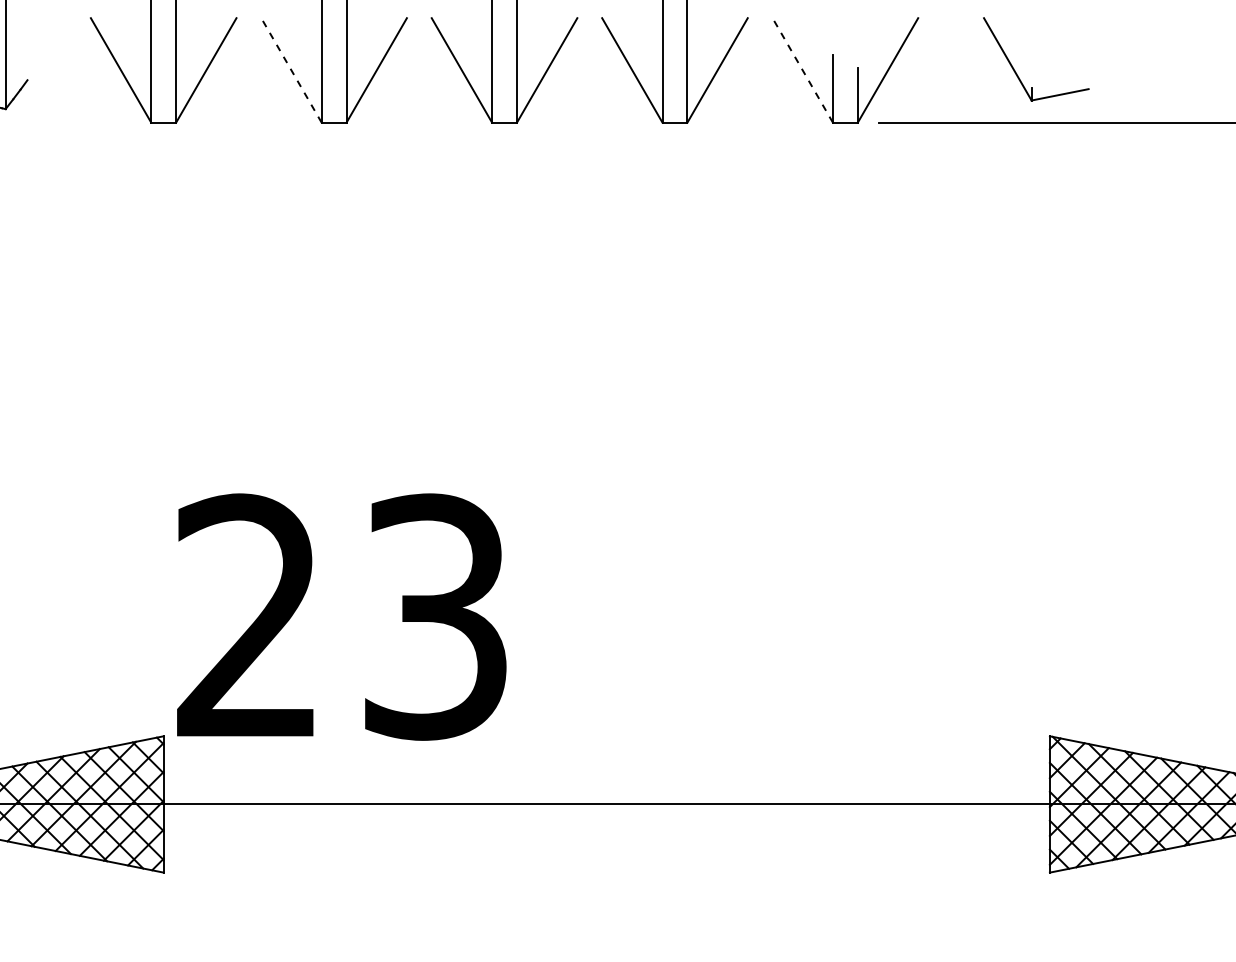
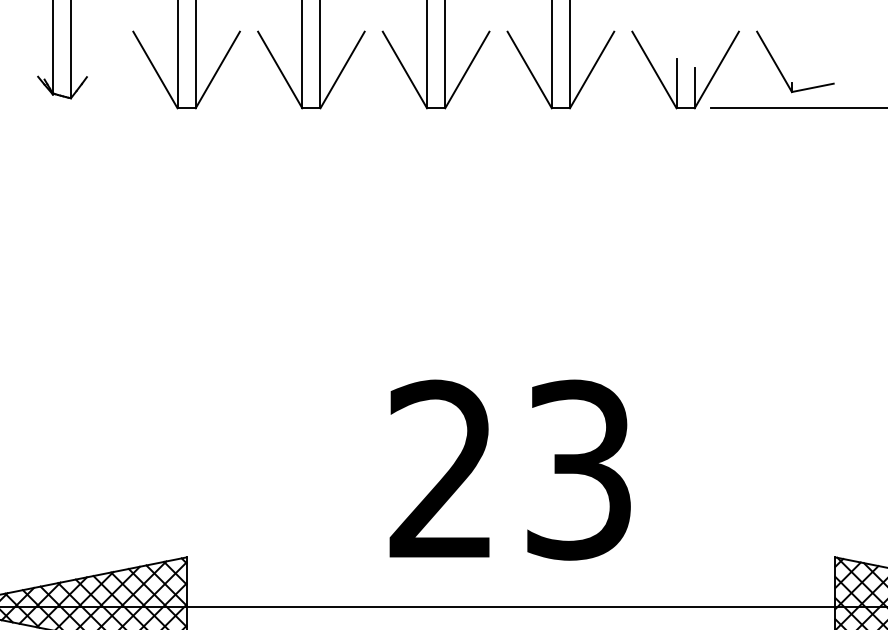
line: (291, 70) -> (280, 70), dashed -> solid
line: (802, 70) -> (654, 70), dashed -> solid
part: (1017, 73) -> (781, 72), moved
text: (341, 616) -> (510, 469), moved

